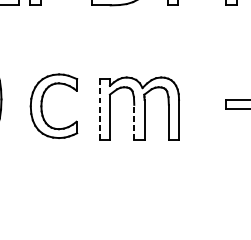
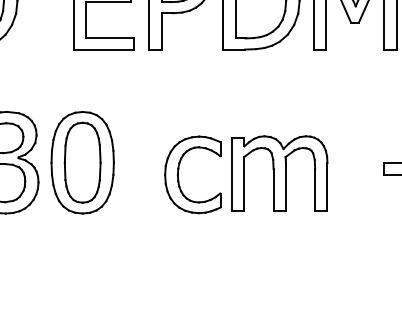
part: (42, 102) -> (179, 170), moved
line: (100, 109) -> (232, 174), dashed -> solid
line: (134, 121) -> (273, 189), dashed -> solid

